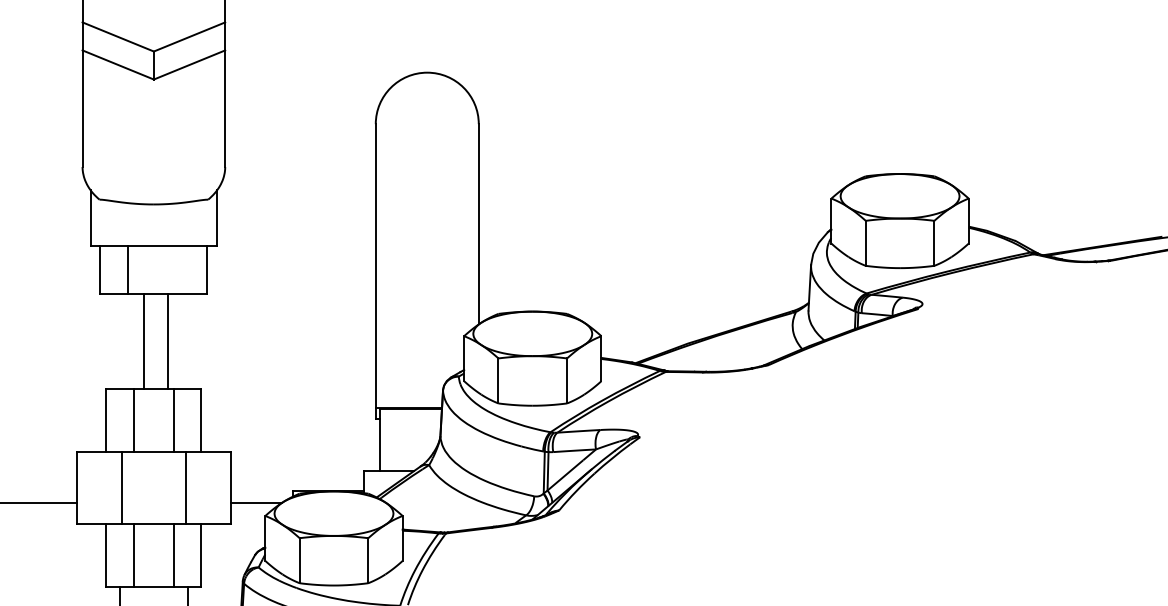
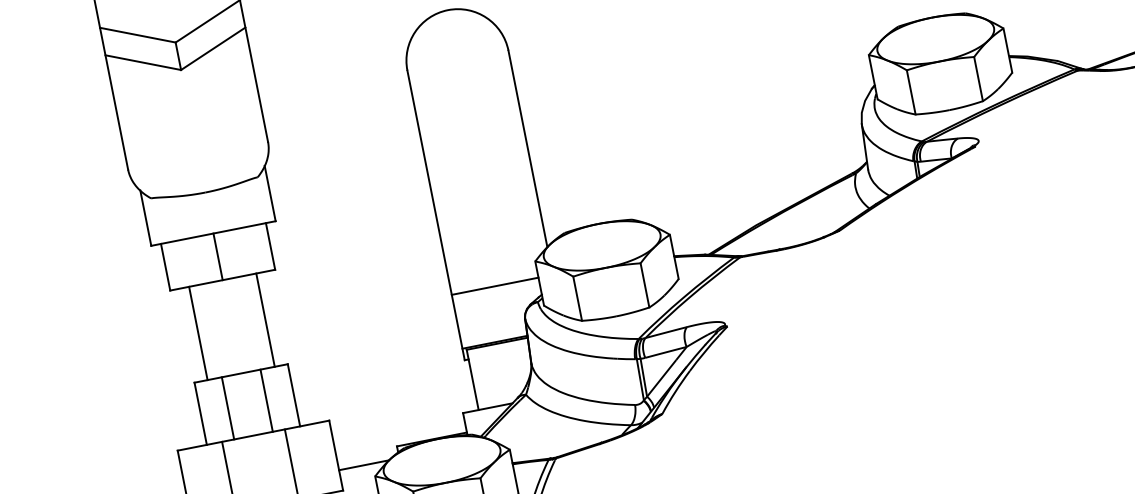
line: (127, 269) -> (217, 256), moved
line: (143, 340) -> (198, 332), moved
line: (168, 340) -> (265, 319), moved
line: (419, 352) -> (494, 286), added

